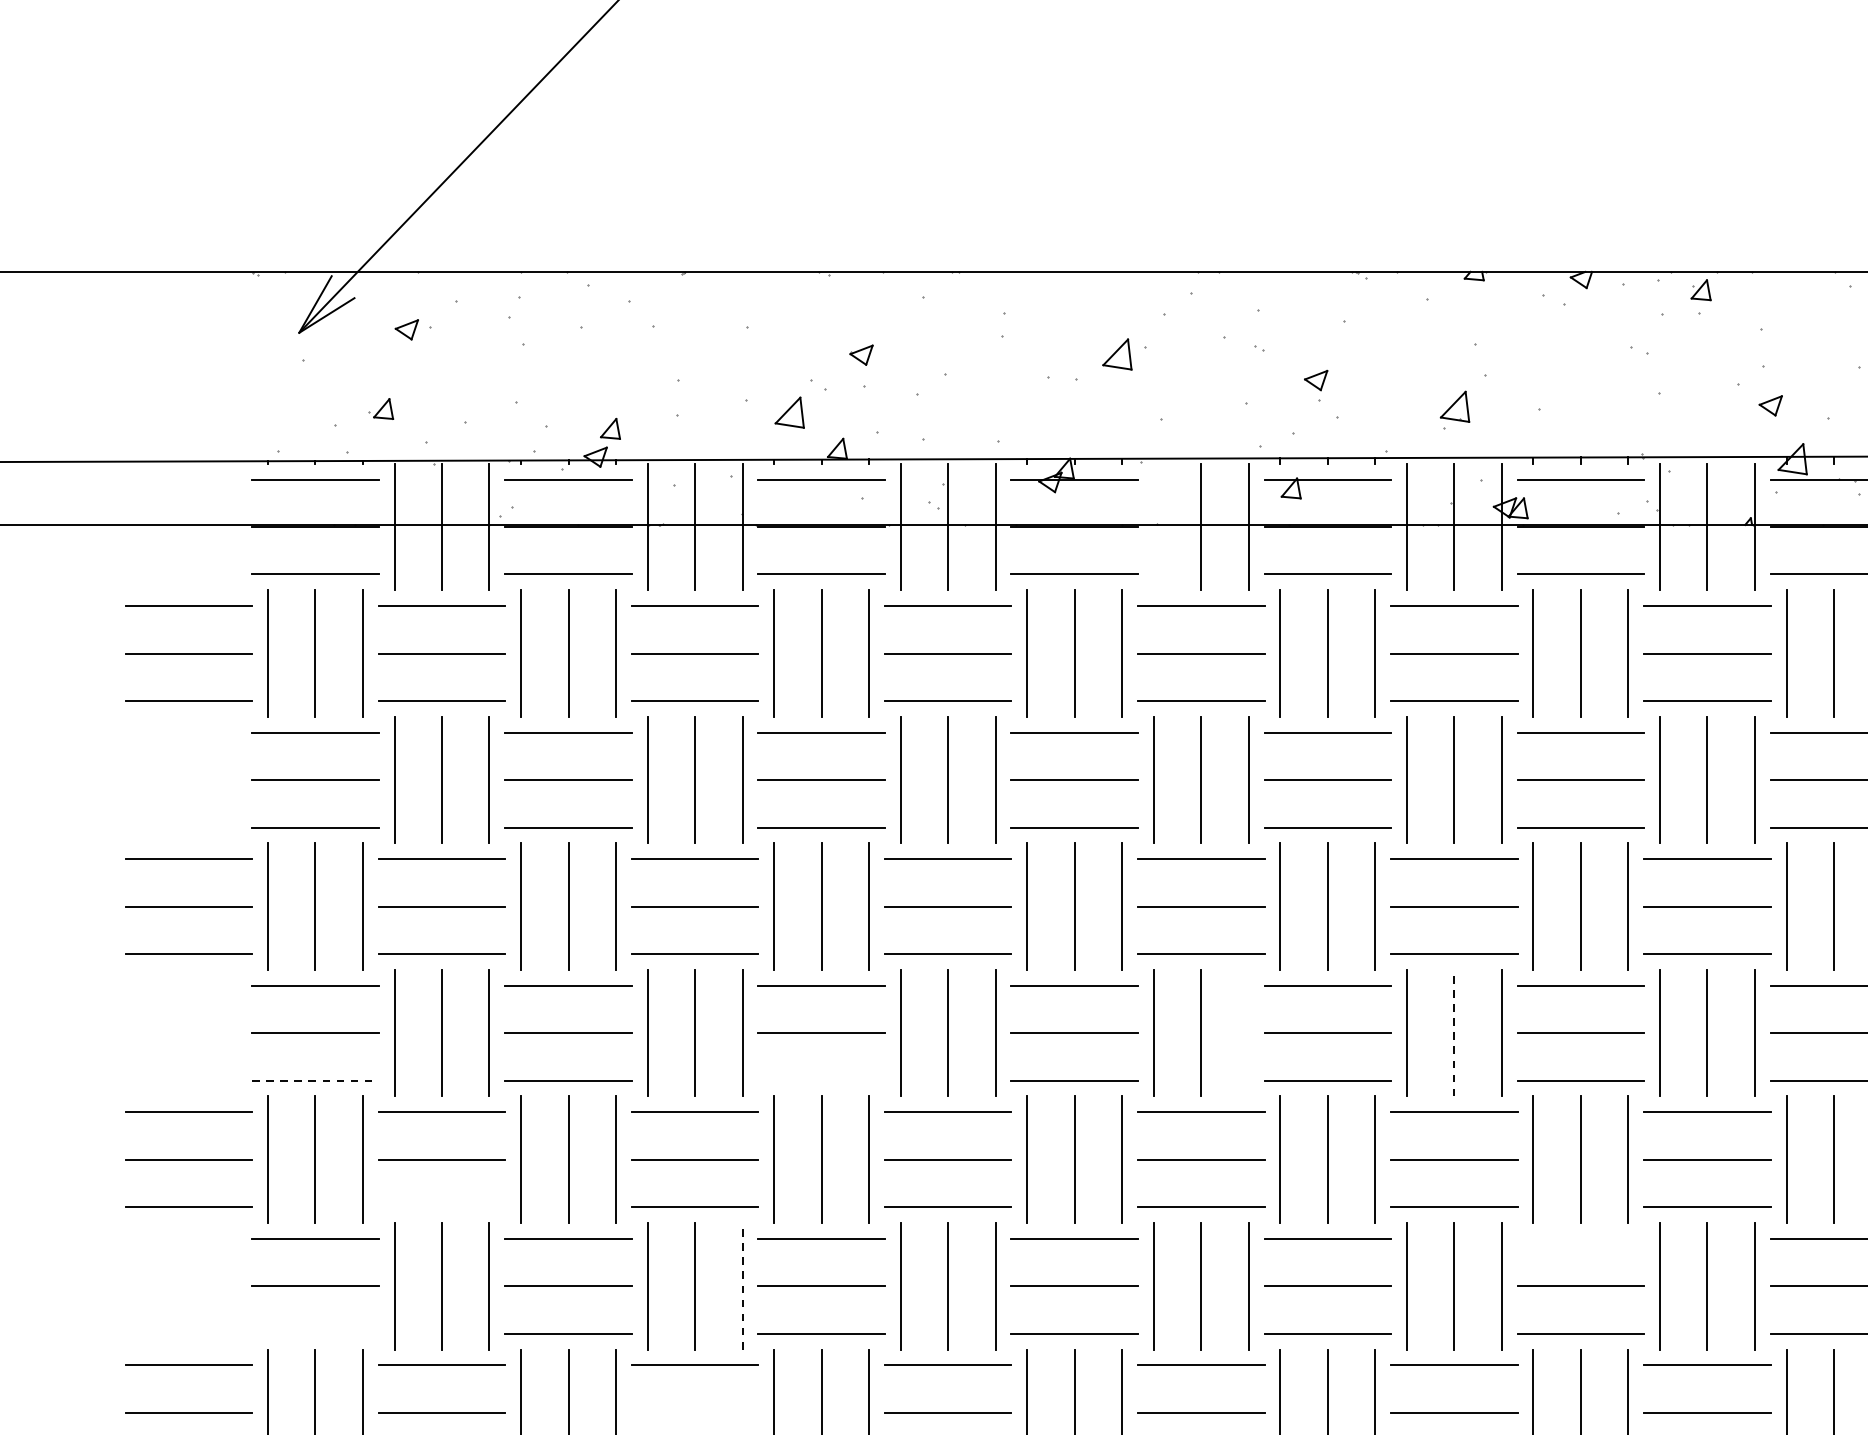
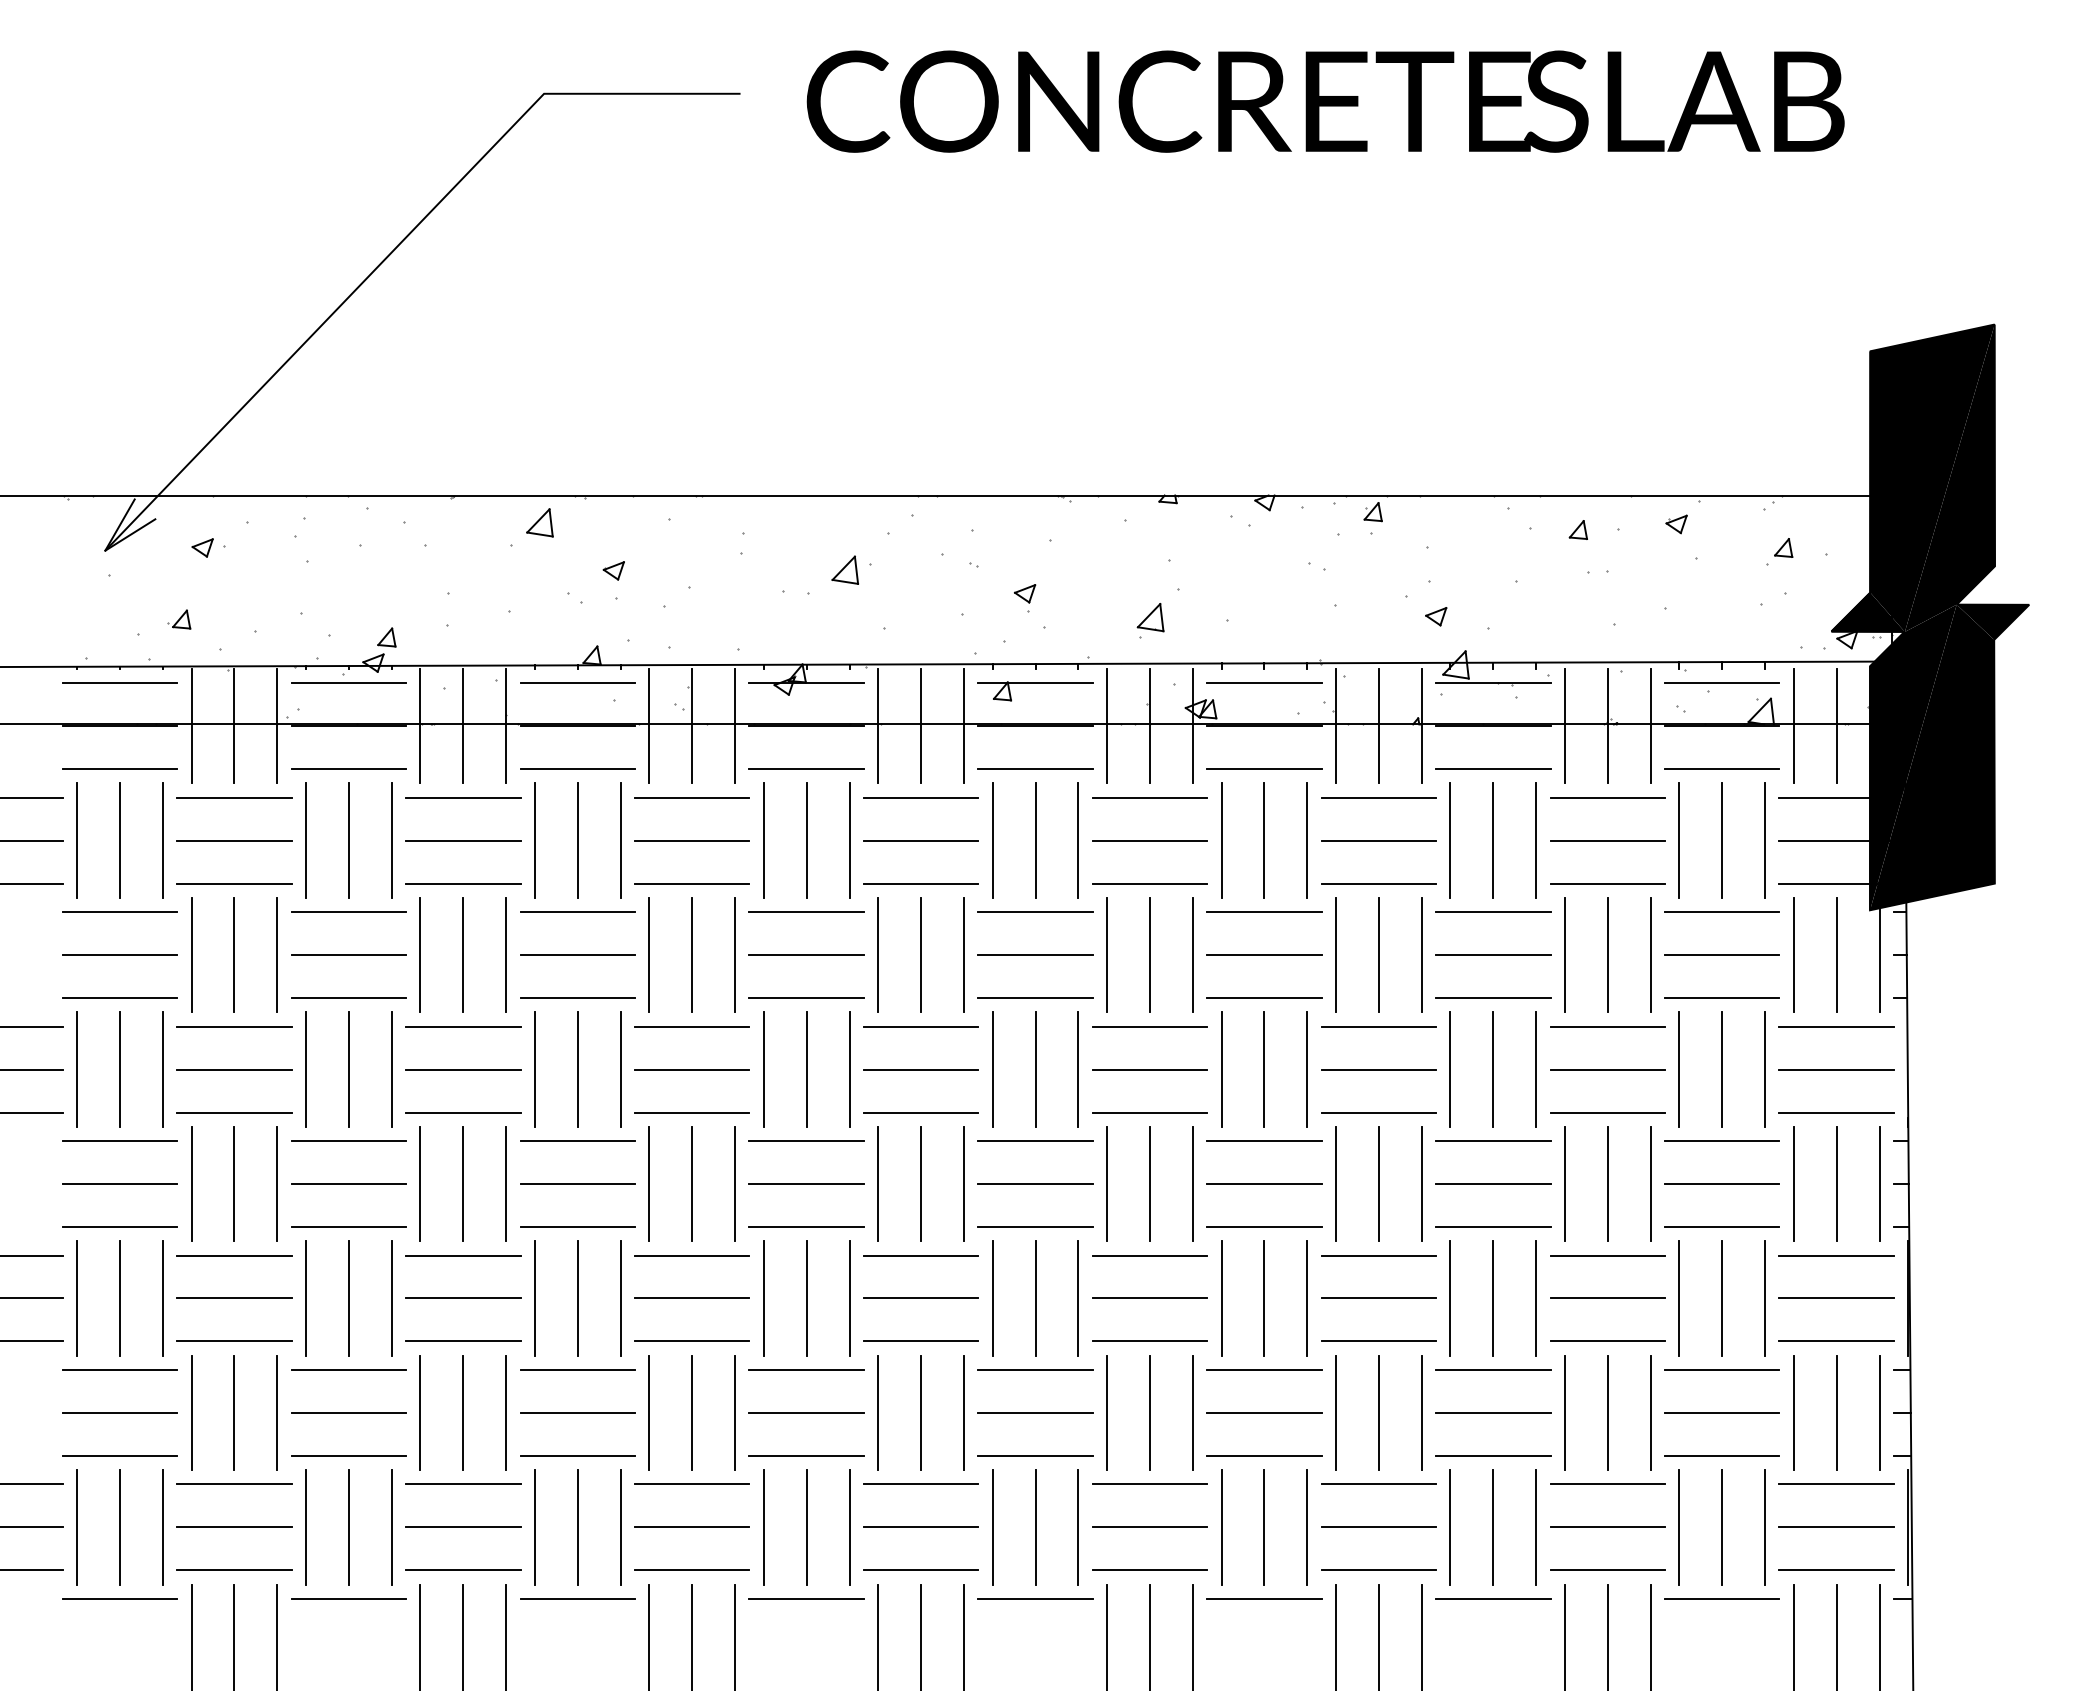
part: (789, 412) -> (539, 522), moved
line: (1154, 527) -> (878, 726), added
line: (1249, 1032) -> (964, 1183), added
line: (1454, 1032) -> (1150, 1183), dashed -> solid
line: (315, 1080) -> (120, 1226), dashed -> solid
line: (821, 1080) -> (577, 1226), added
line: (442, 1207) -> (234, 1341), added
line: (1580, 1239) -> (1264, 1370), added
line: (742, 1285) -> (506, 1412), dashed -> solid
line: (314, 1333) -> (119, 1455), added
line: (695, 1412) -> (463, 1527), added

